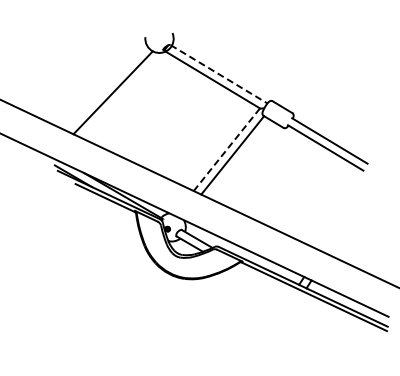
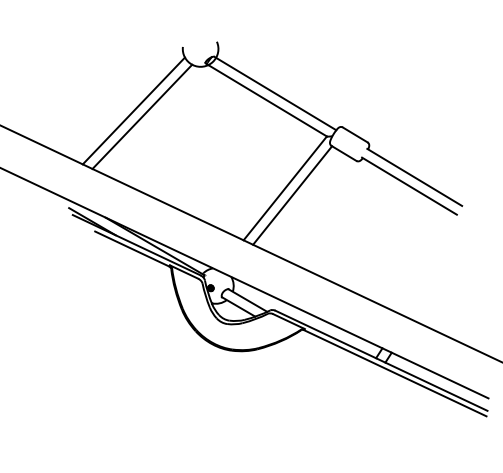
line: (219, 74) -> (276, 93), dashed -> solid
line: (106, 87) -> (133, 110), added
line: (226, 149) -> (284, 188), dashed -> solid

